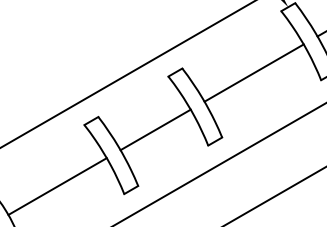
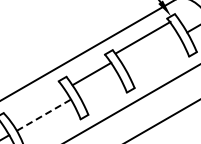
line: (252, 72) -> (142, 37), moved
line: (154, 129) -> (91, 73), moved
line: (58, 185) -> (44, 114), solid -> dashed

